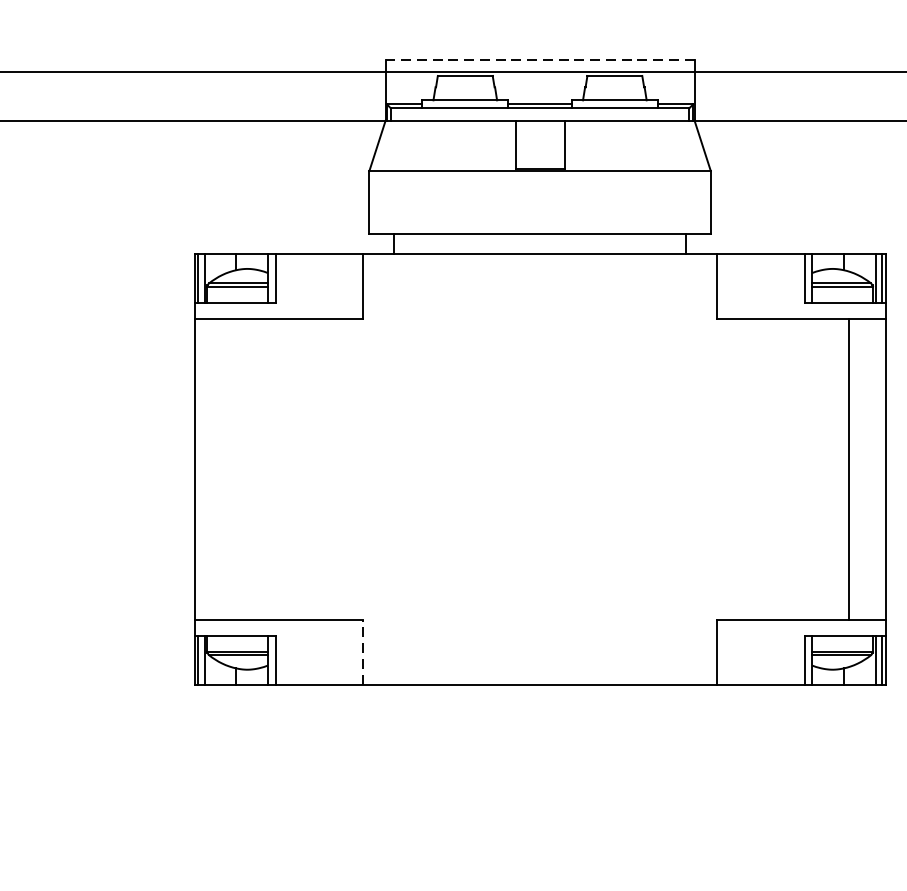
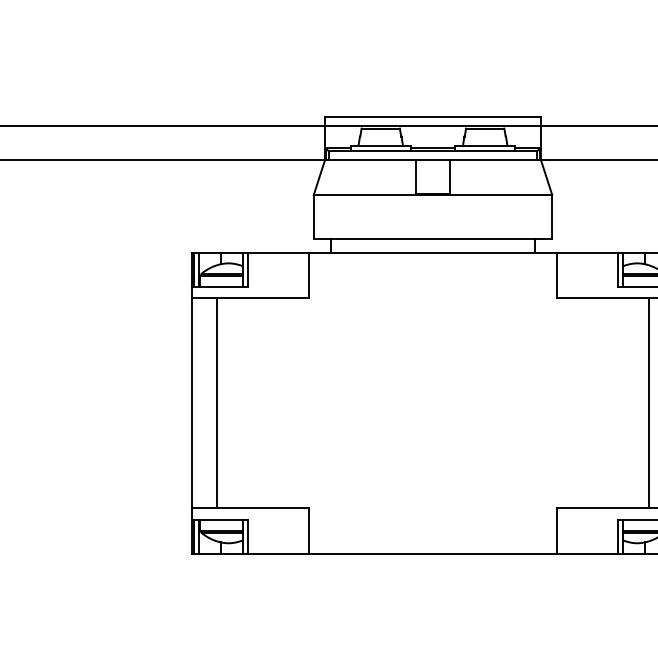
line: (540, 60) -> (433, 117), dashed -> solid
line: (231, 469) -> (217, 403), added
line: (363, 652) -> (309, 531), dashed -> solid

